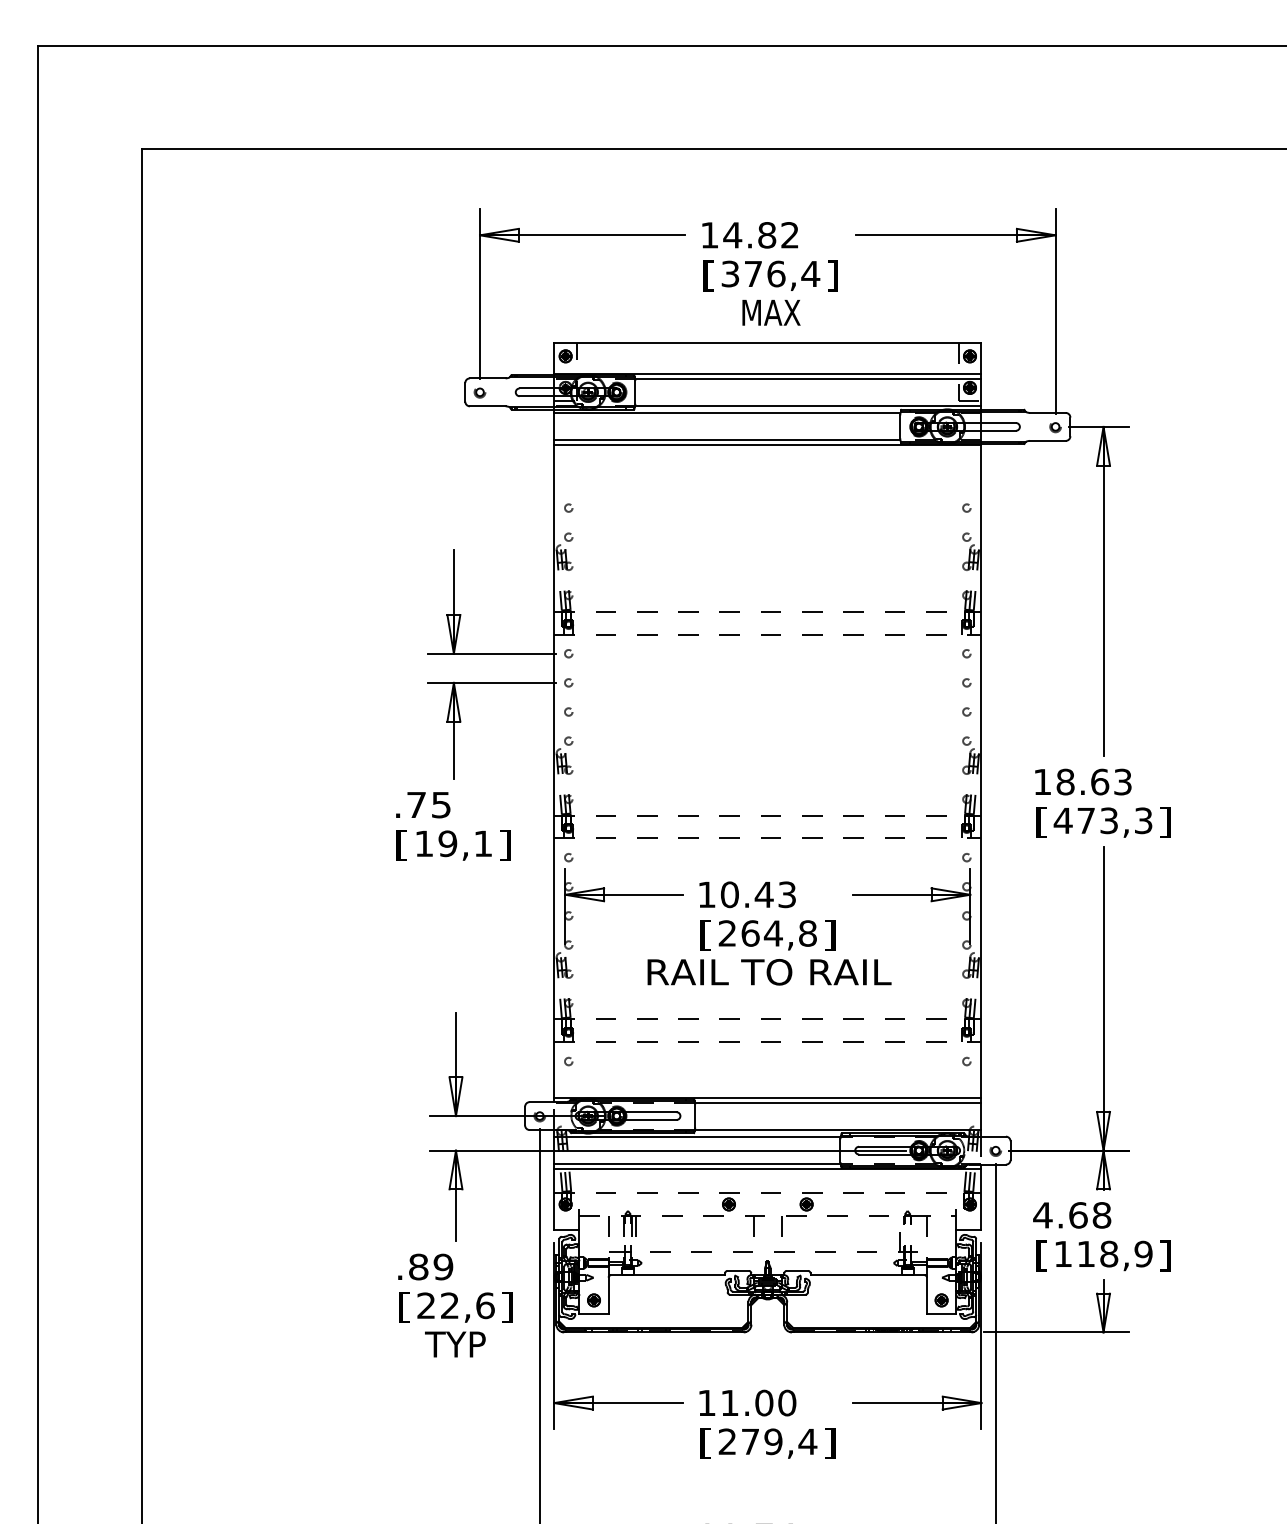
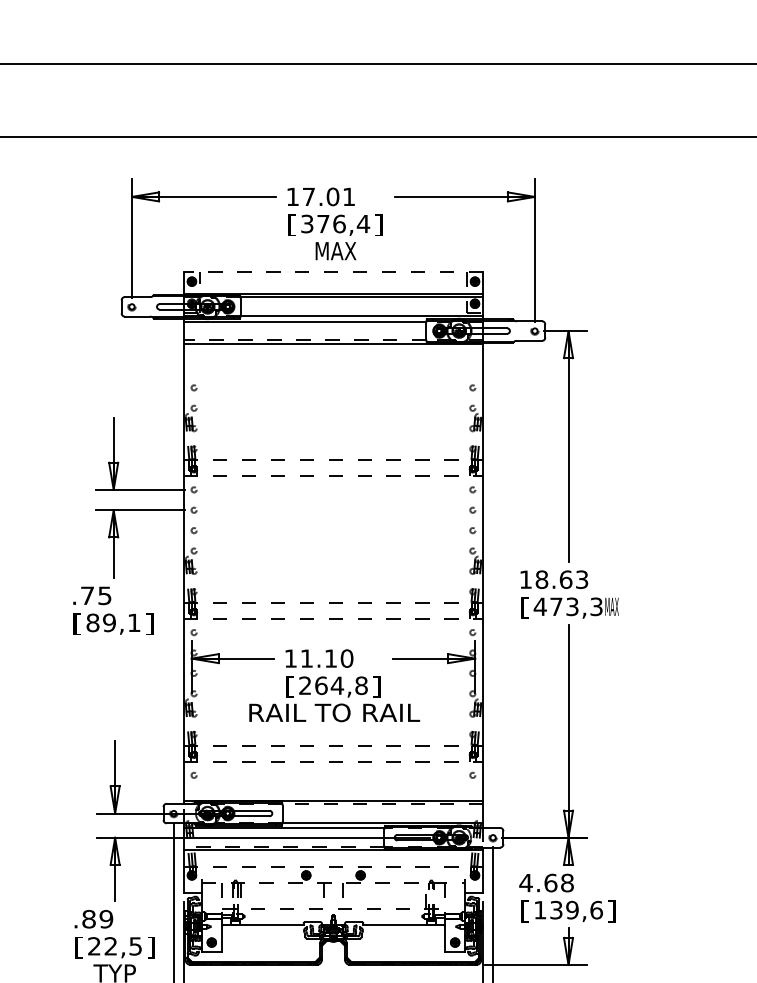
text: (760, 235) -> (328, 197), 14.82 -> 17.01
line: (767, 343) -> (333, 272), solid -> dashed
line: (726, 440) -> (304, 340), solid -> dashed
text: (1165, 822) -> (611, 608), ] -> MAX
text: (424, 843) -> (93, 622), 19,1 -> 89,1
text: (758, 894) -> (326, 658), 10.43 -> 11.10
line: (837, 1102) -> (382, 804), solid -> dashed
line: (696, 1164) -> (283, 847), solid -> dashed
text: (1114, 1253) -> (576, 909), 118,9 -> 139,6
text: (485, 1305) -> (135, 946), 22,6 -> 22,5

